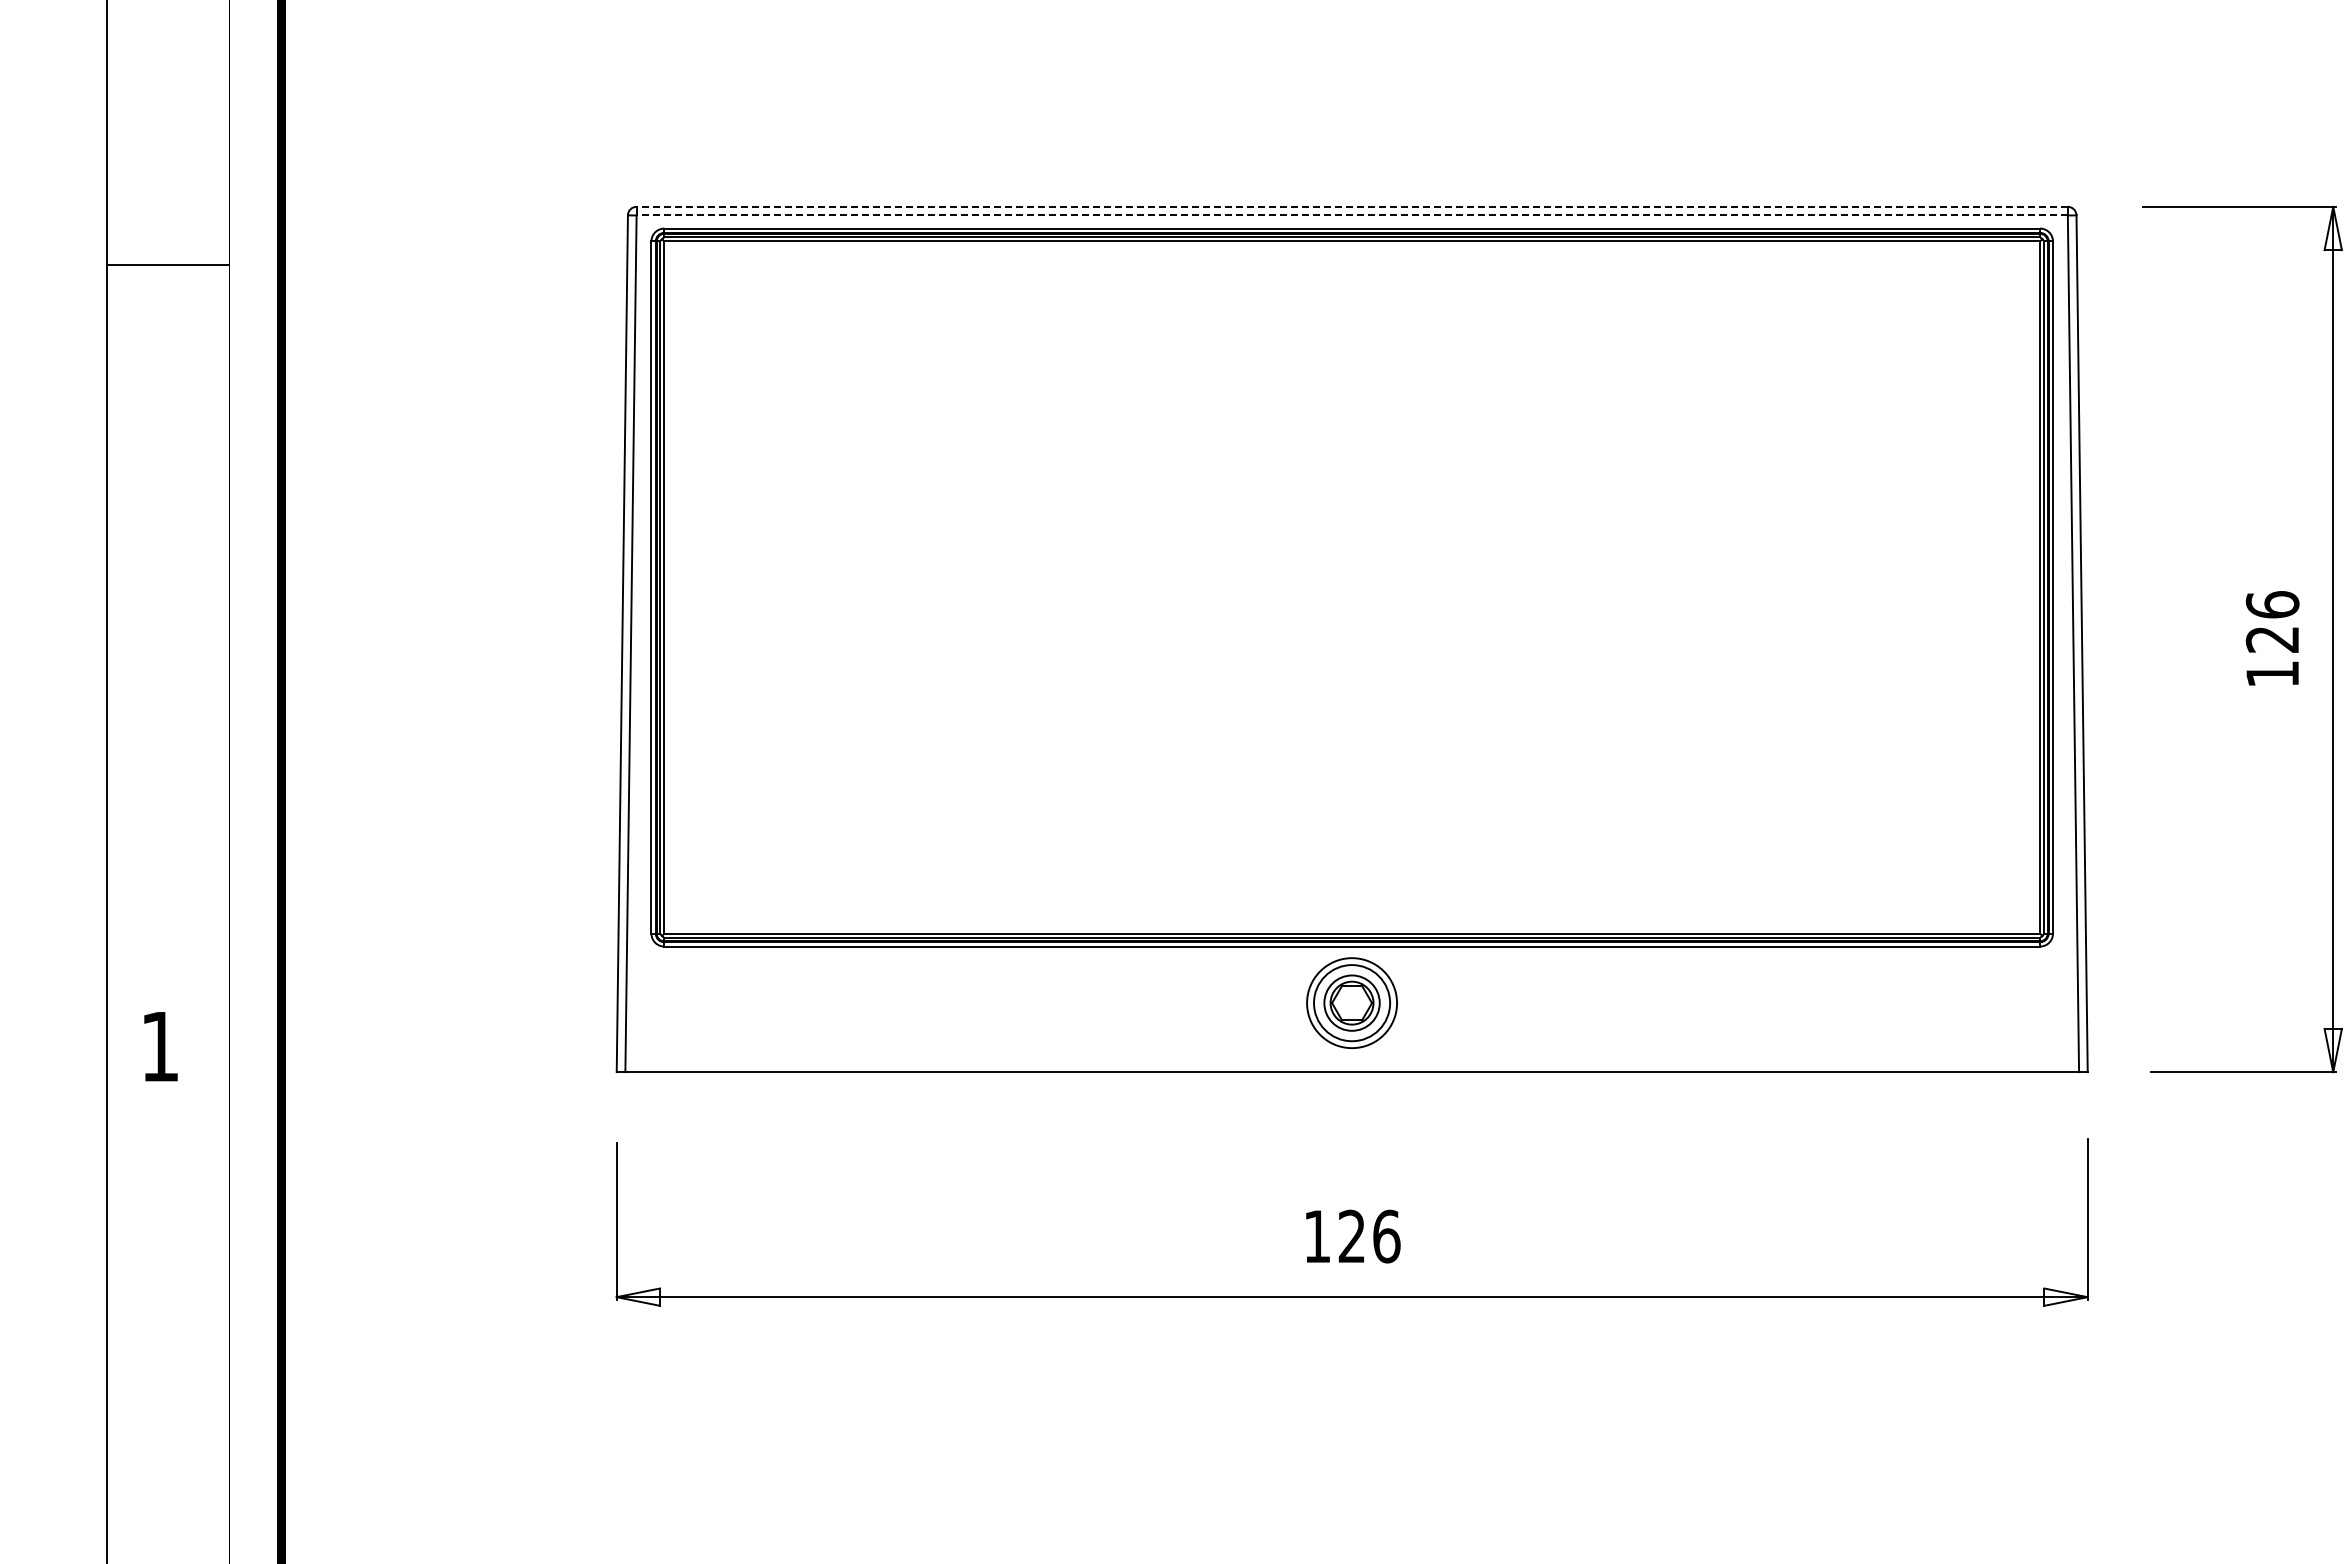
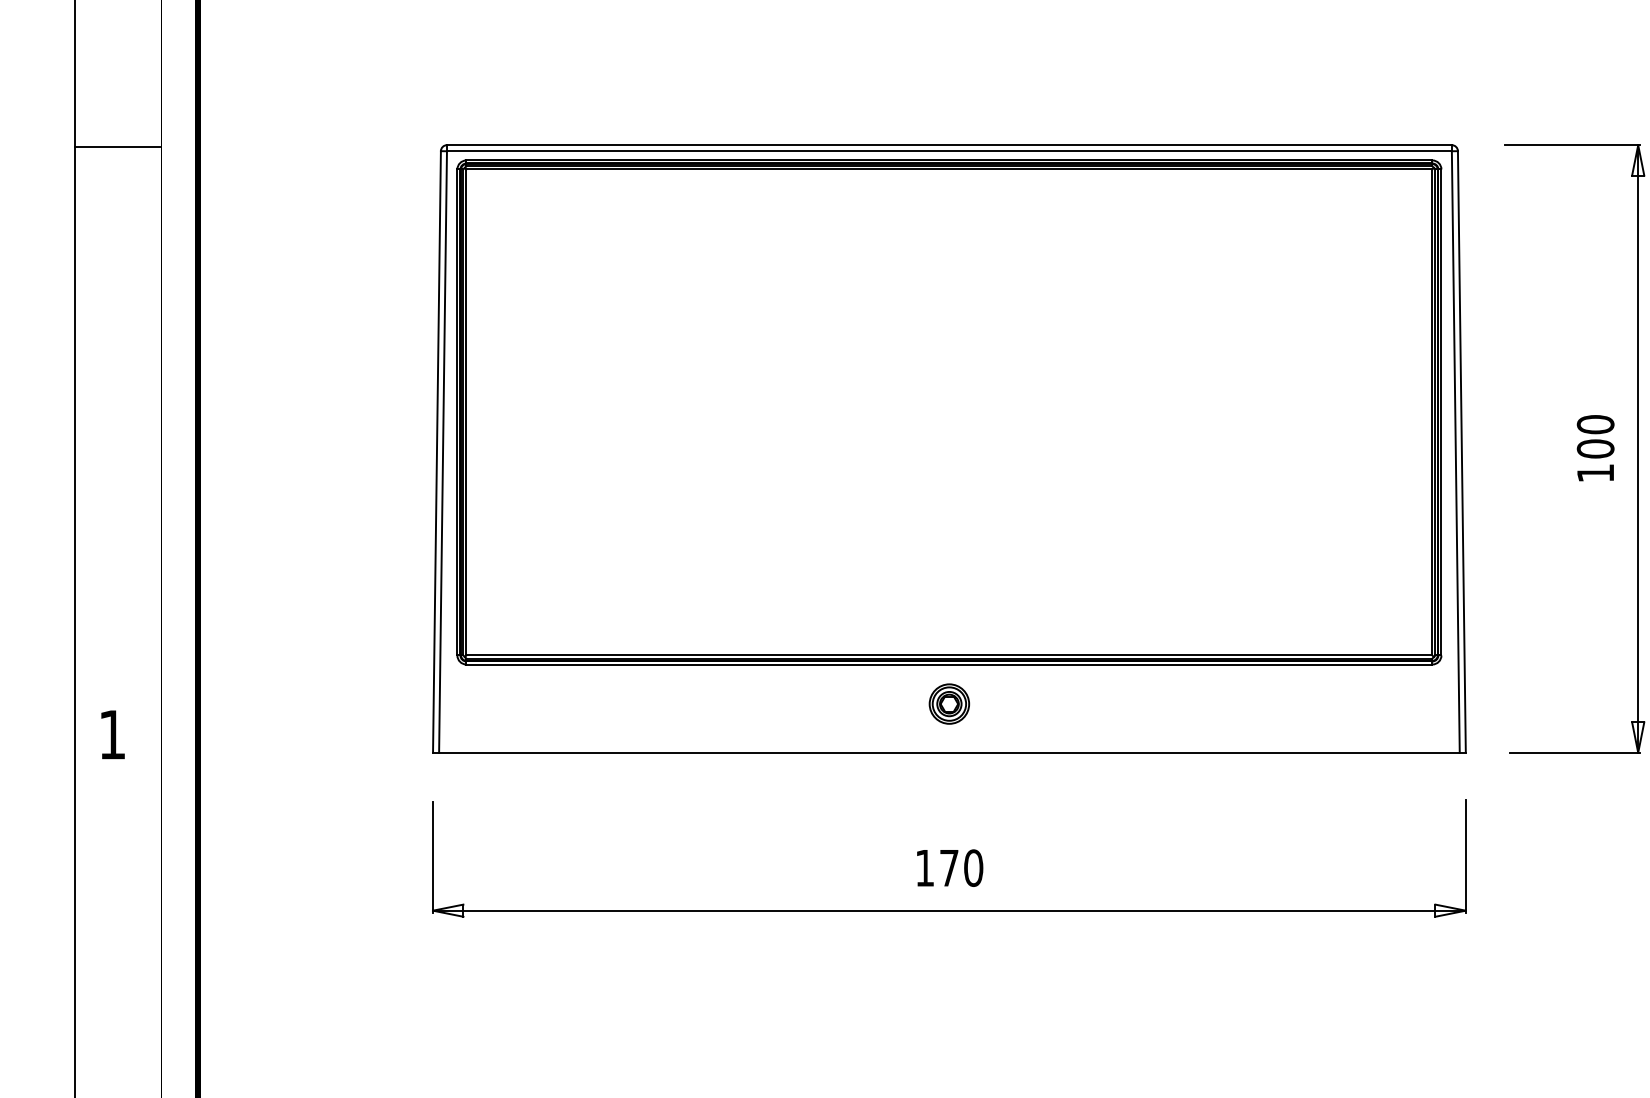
line: (1352, 206) -> (949, 144), dashed -> solid
line: (1352, 215) -> (949, 151), dashed -> solid
line: (167, 264) -> (117, 147), moved
text: (2272, 622) -> (1595, 437), 126 -> 100
part: (1352, 1002) -> (949, 703), size x0.62
text: (1369, 1236) -> (961, 868), 126 -> 170

